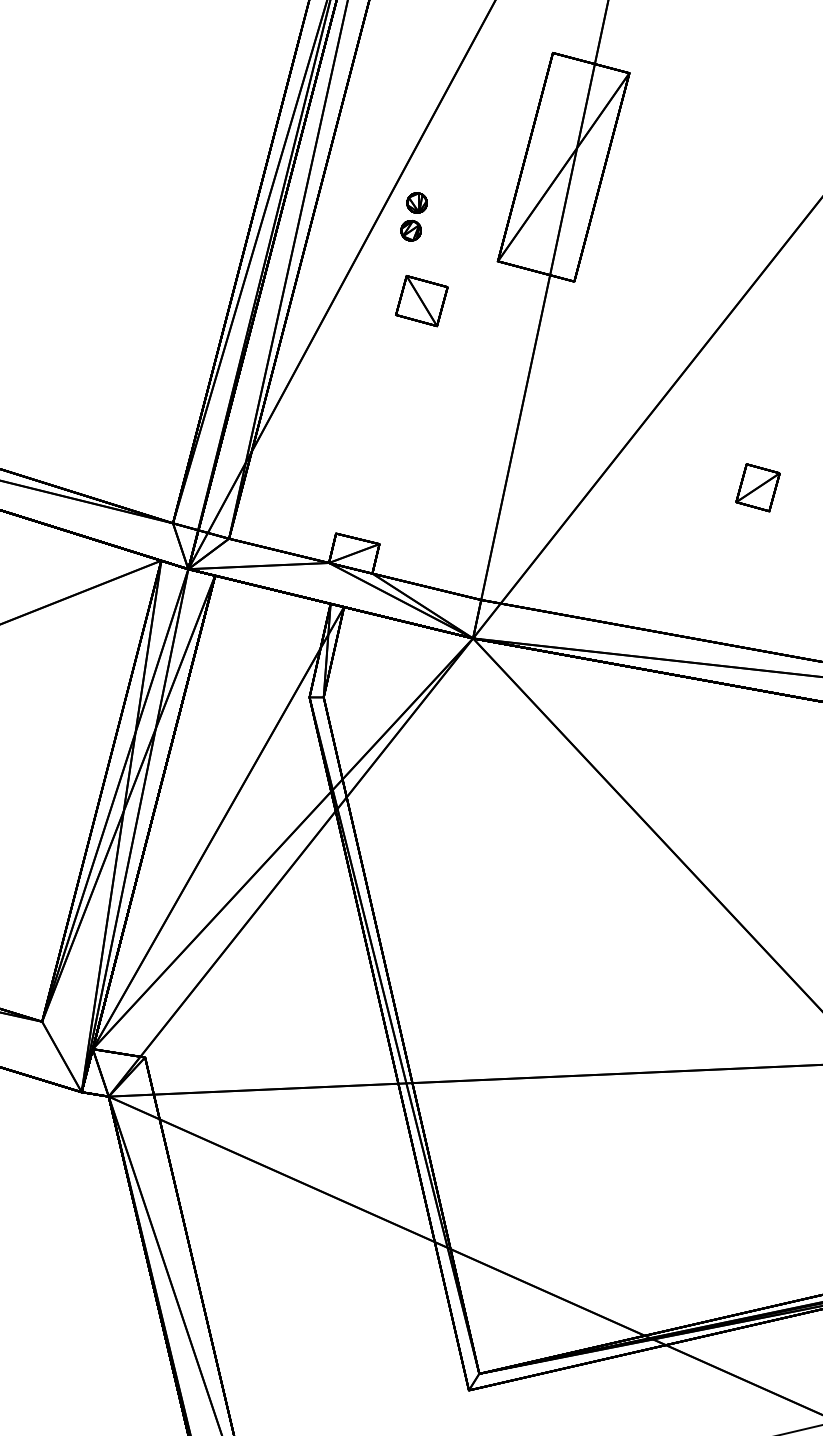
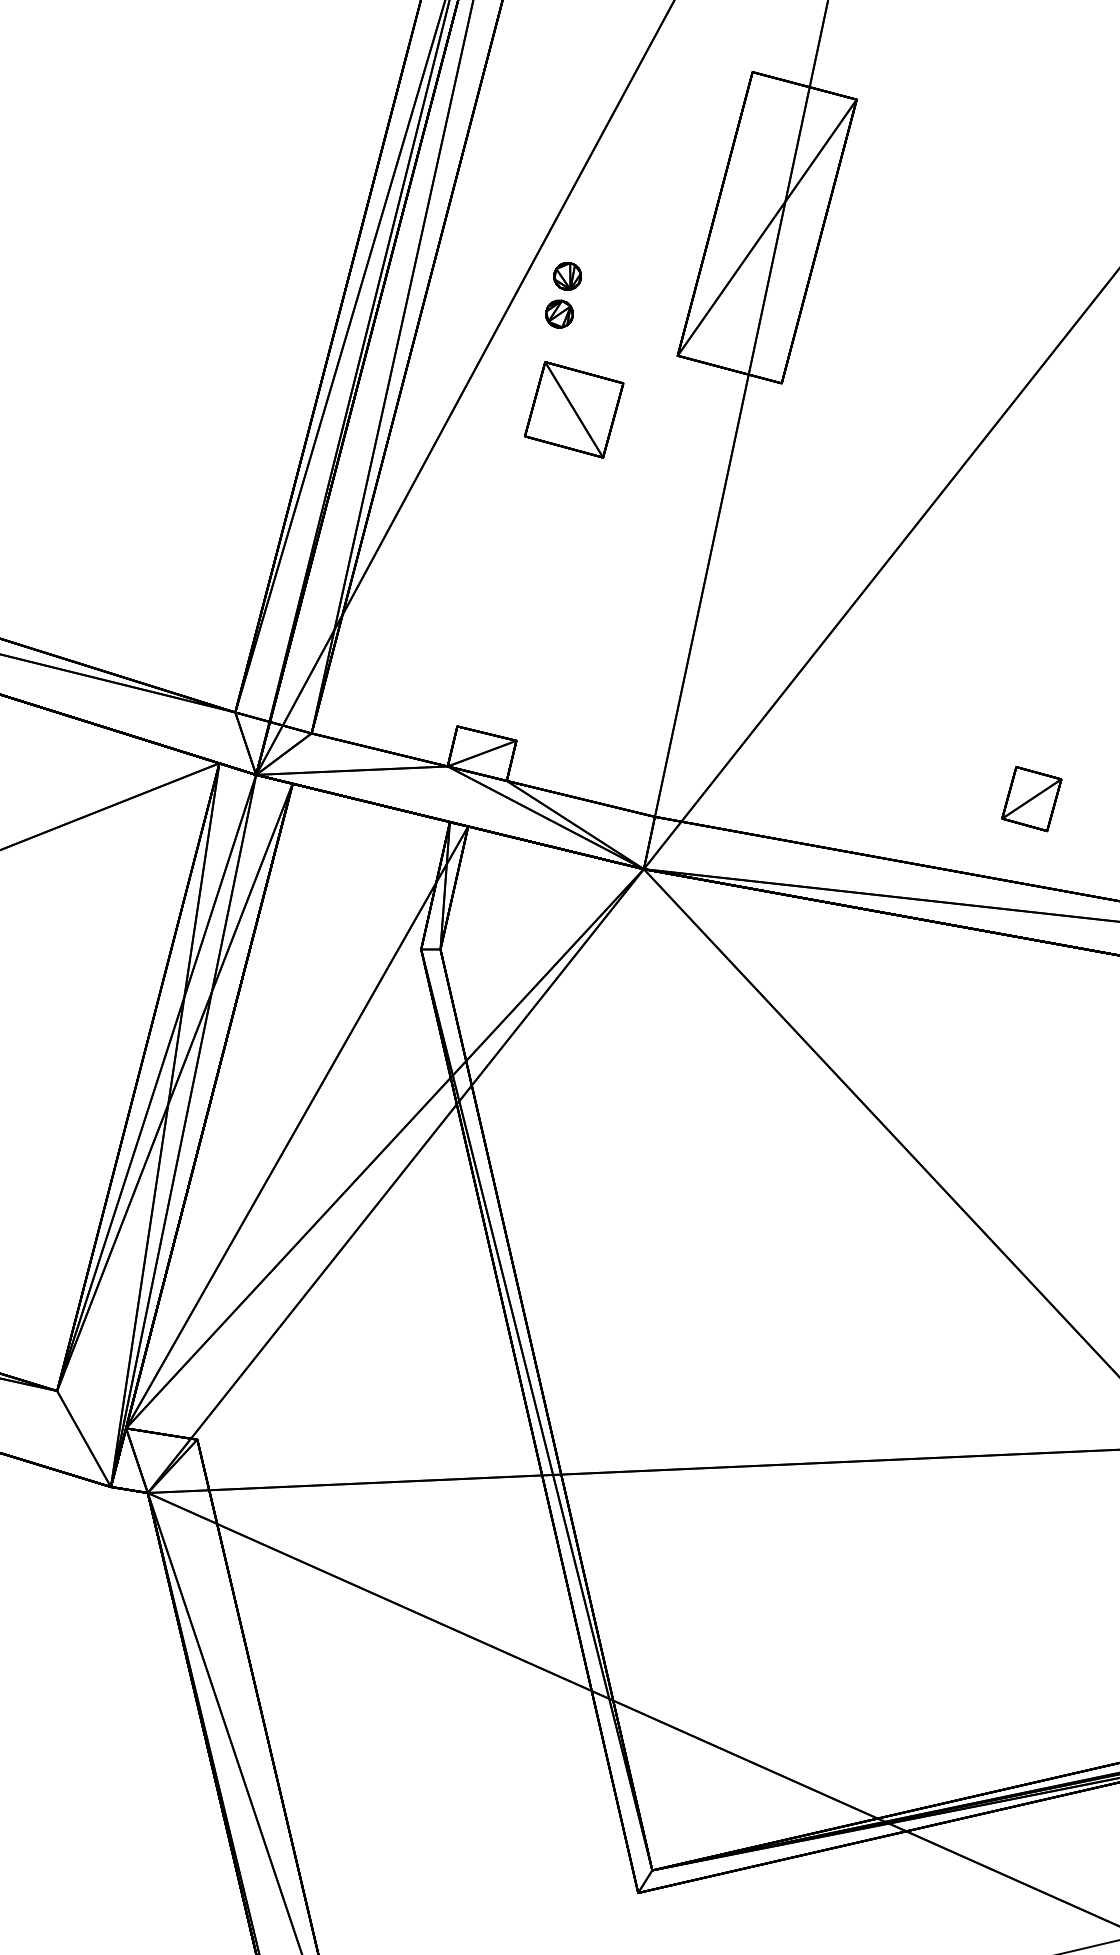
part: (421, 300) -> (573, 409), size x1.4
part: (757, 488) -> (1031, 799), moved

